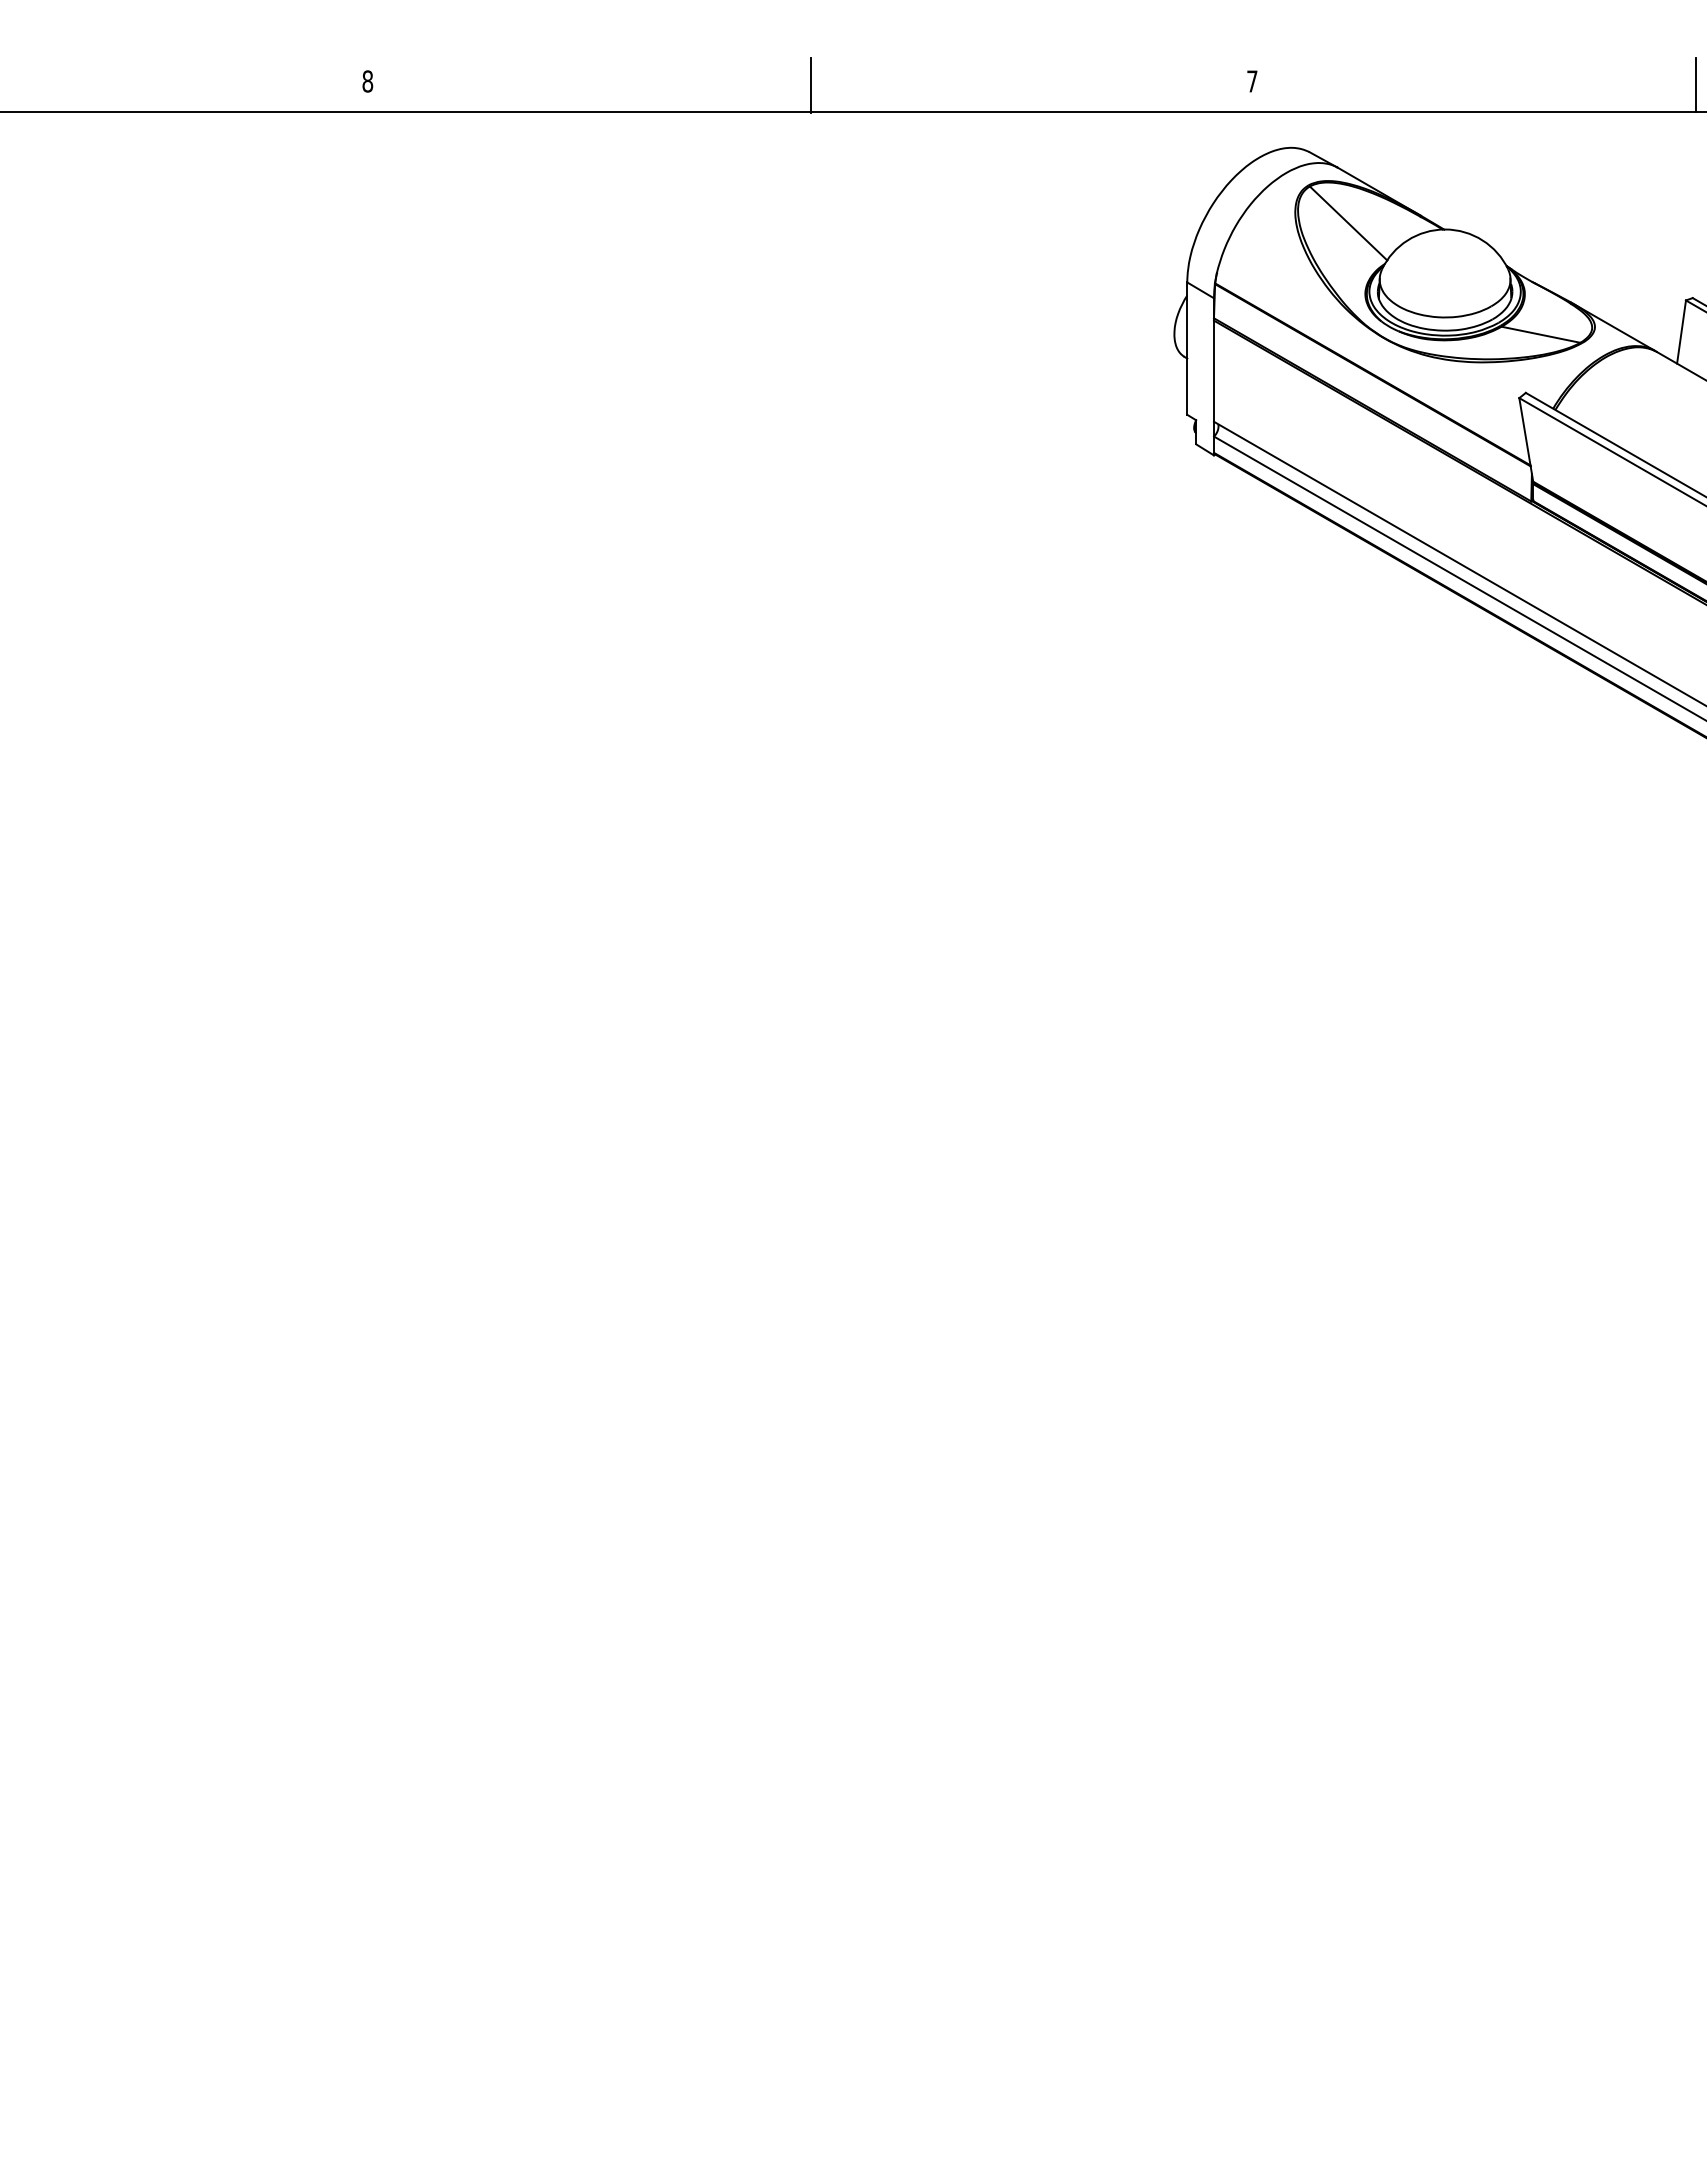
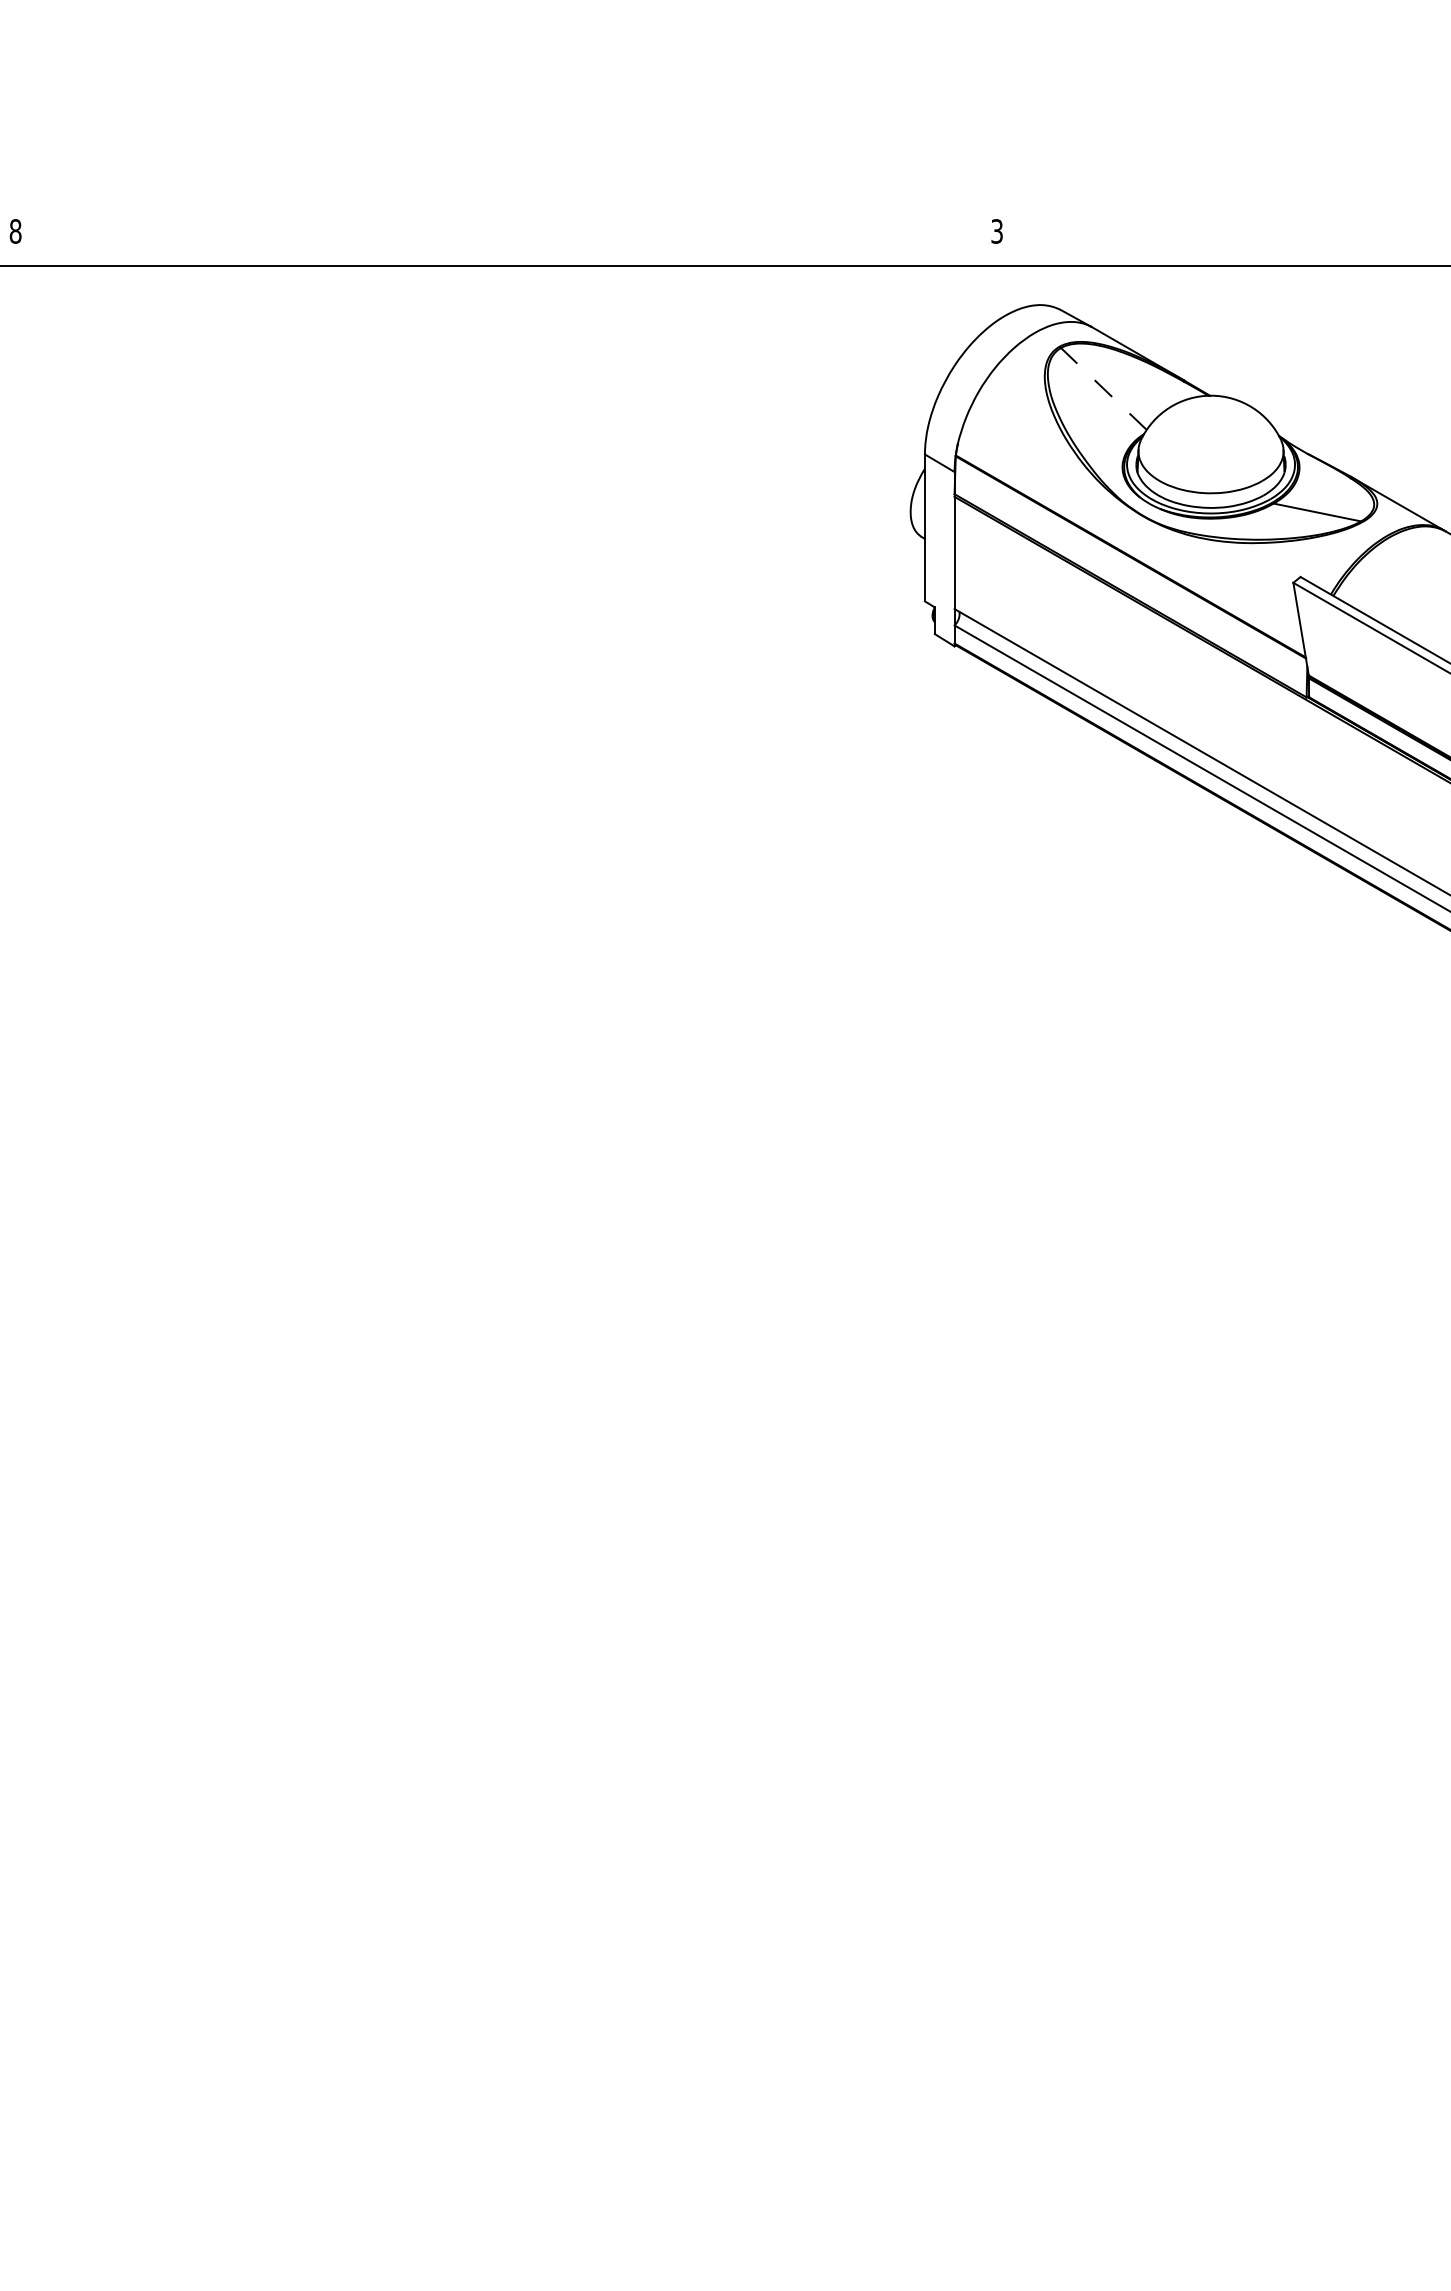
text: (1252, 81) -> (997, 231), 7 -> 3
line: (811, 85) -> (507, 235), removed
line: (1348, 223) -> (1103, 389), solid -> dashed

